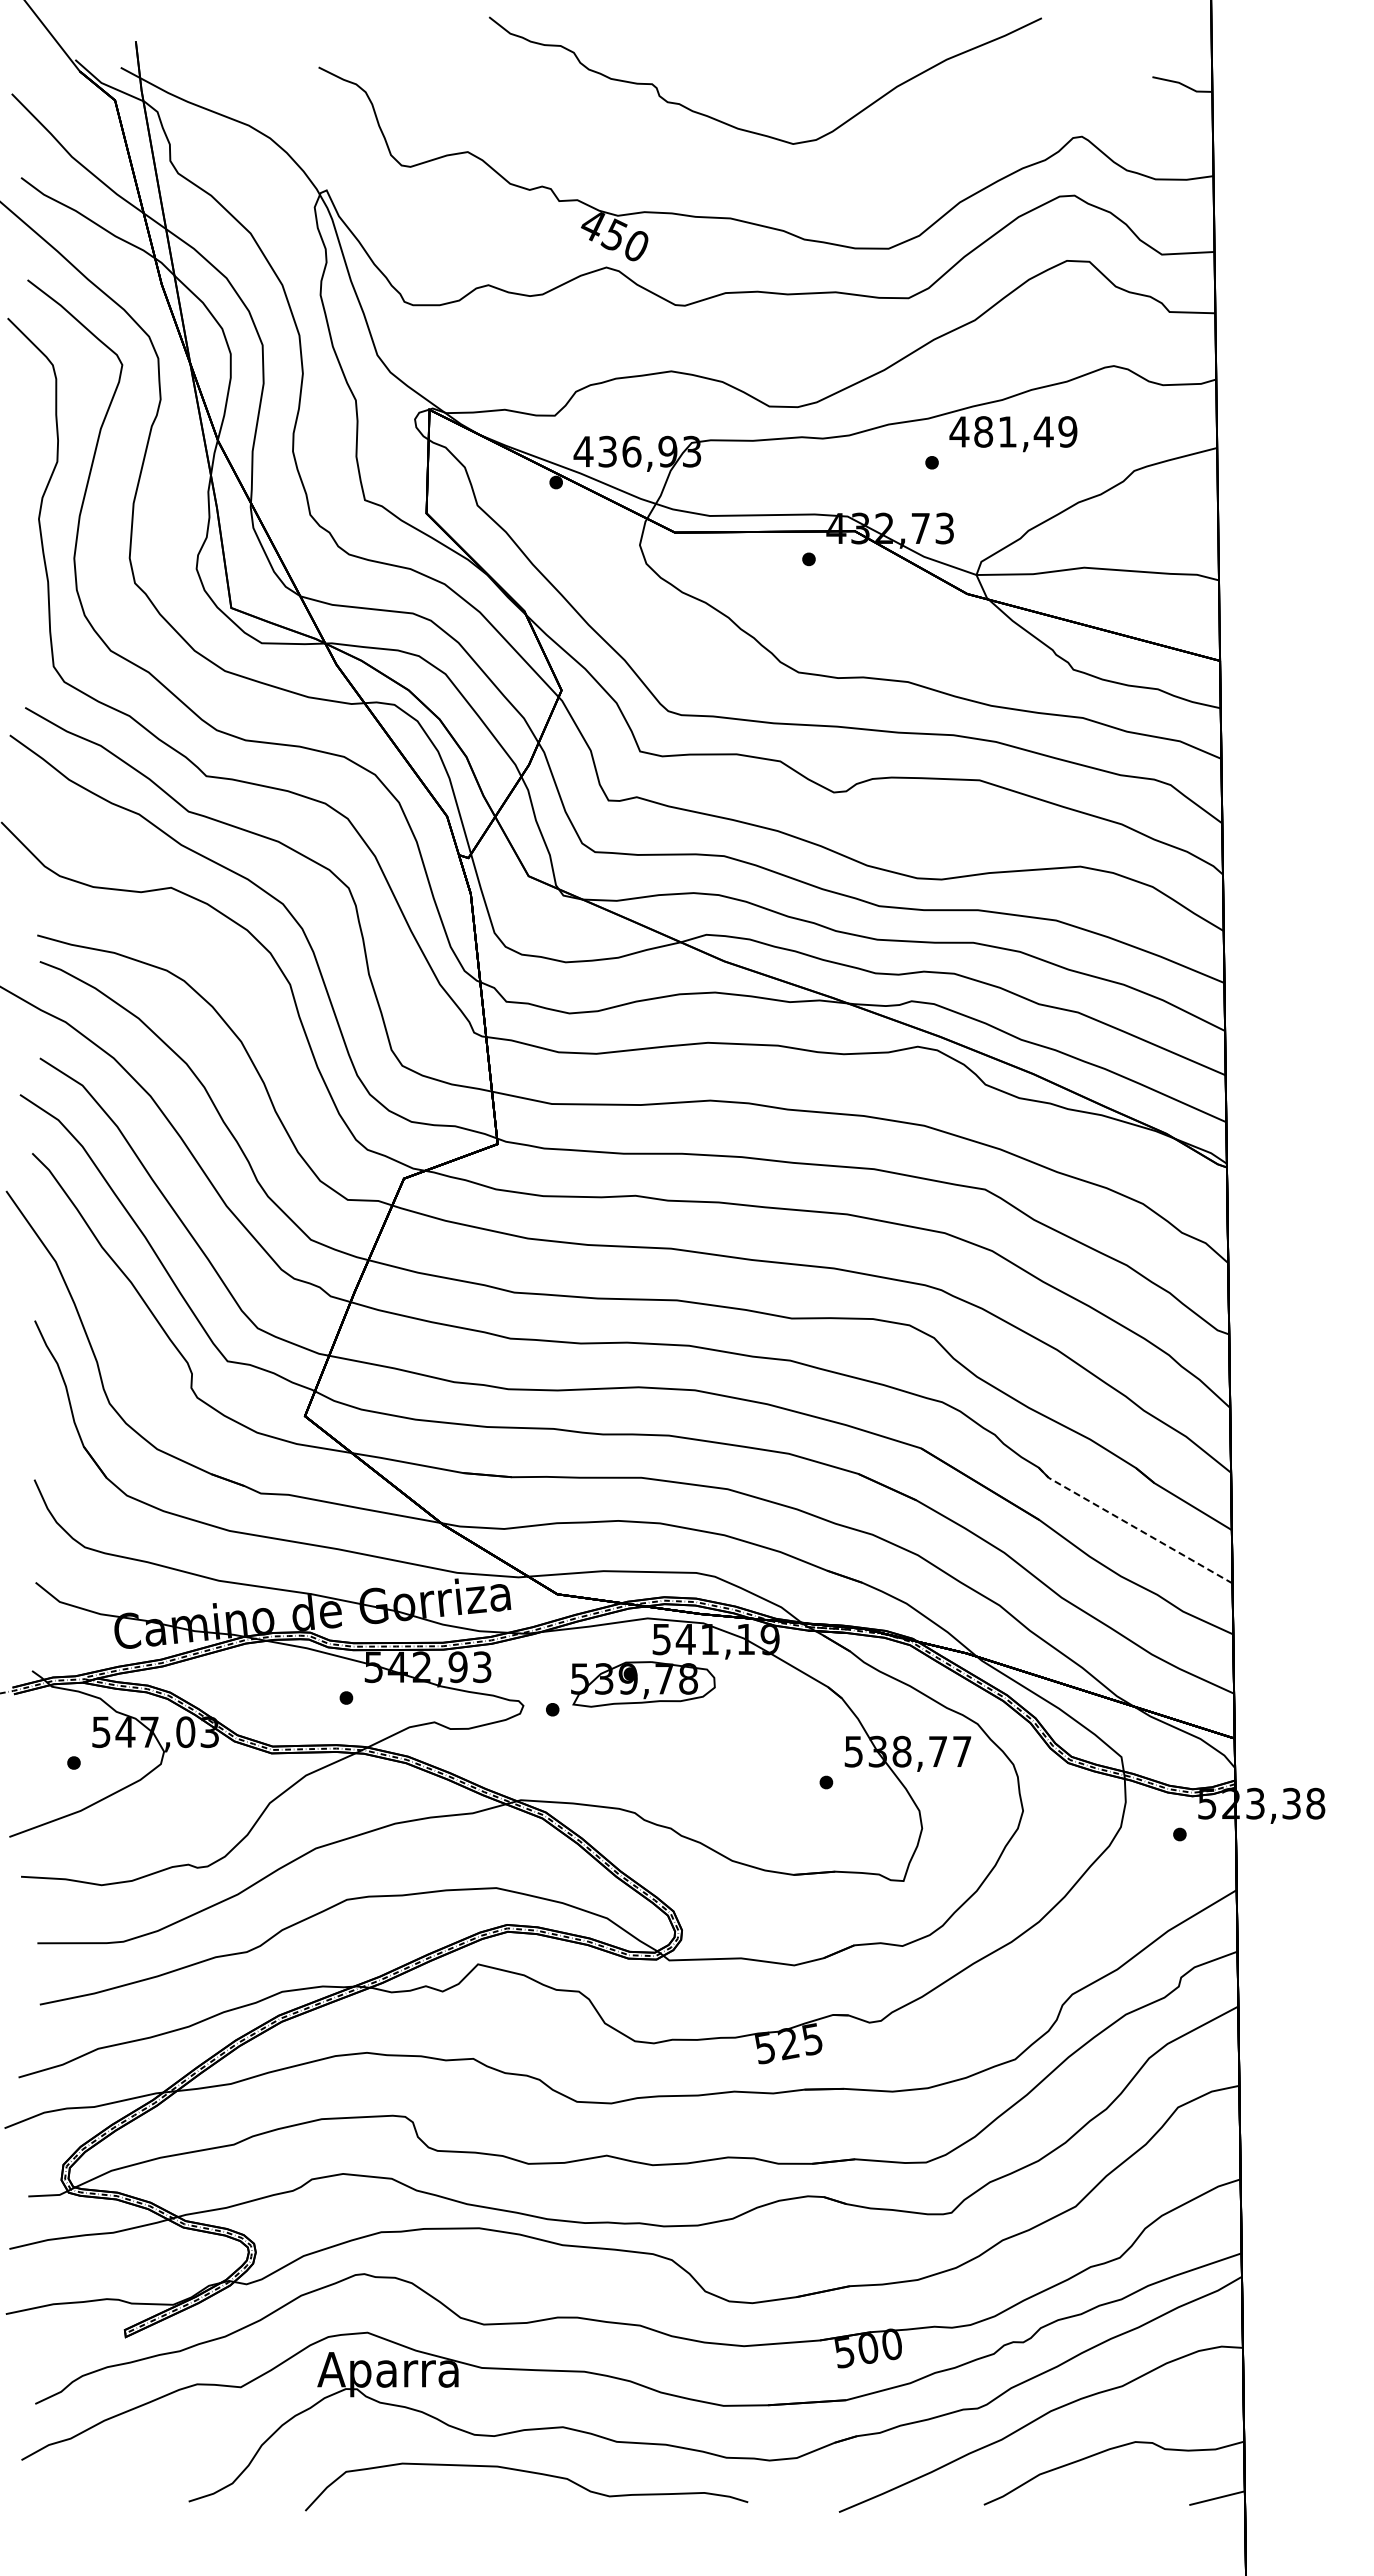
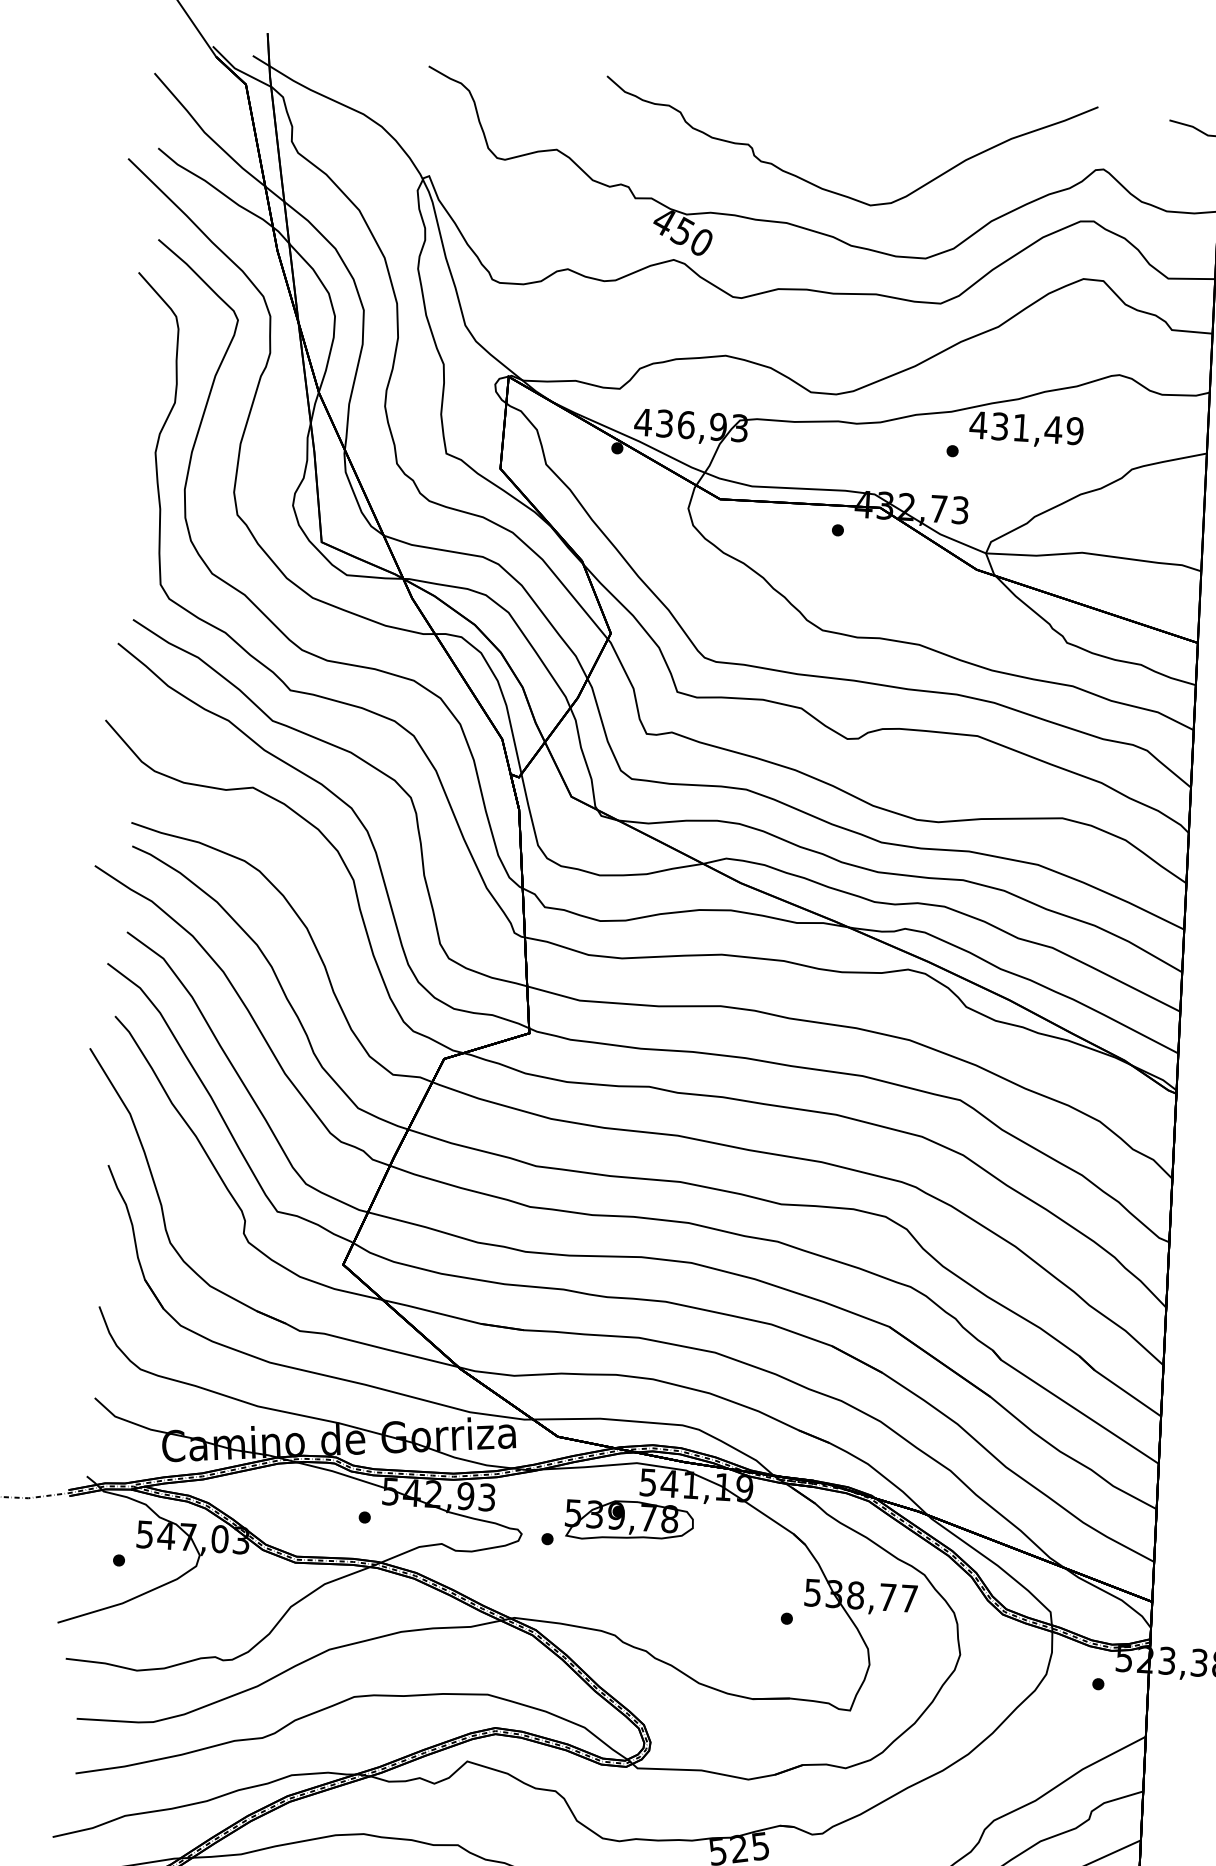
curve: (753, 131) -> (835, 192), moved
text: (983, 431) -> (1000, 426), 481,49 -> 431,49
line: (1133, 1526) -> (1073, 1407), dashed -> solid

